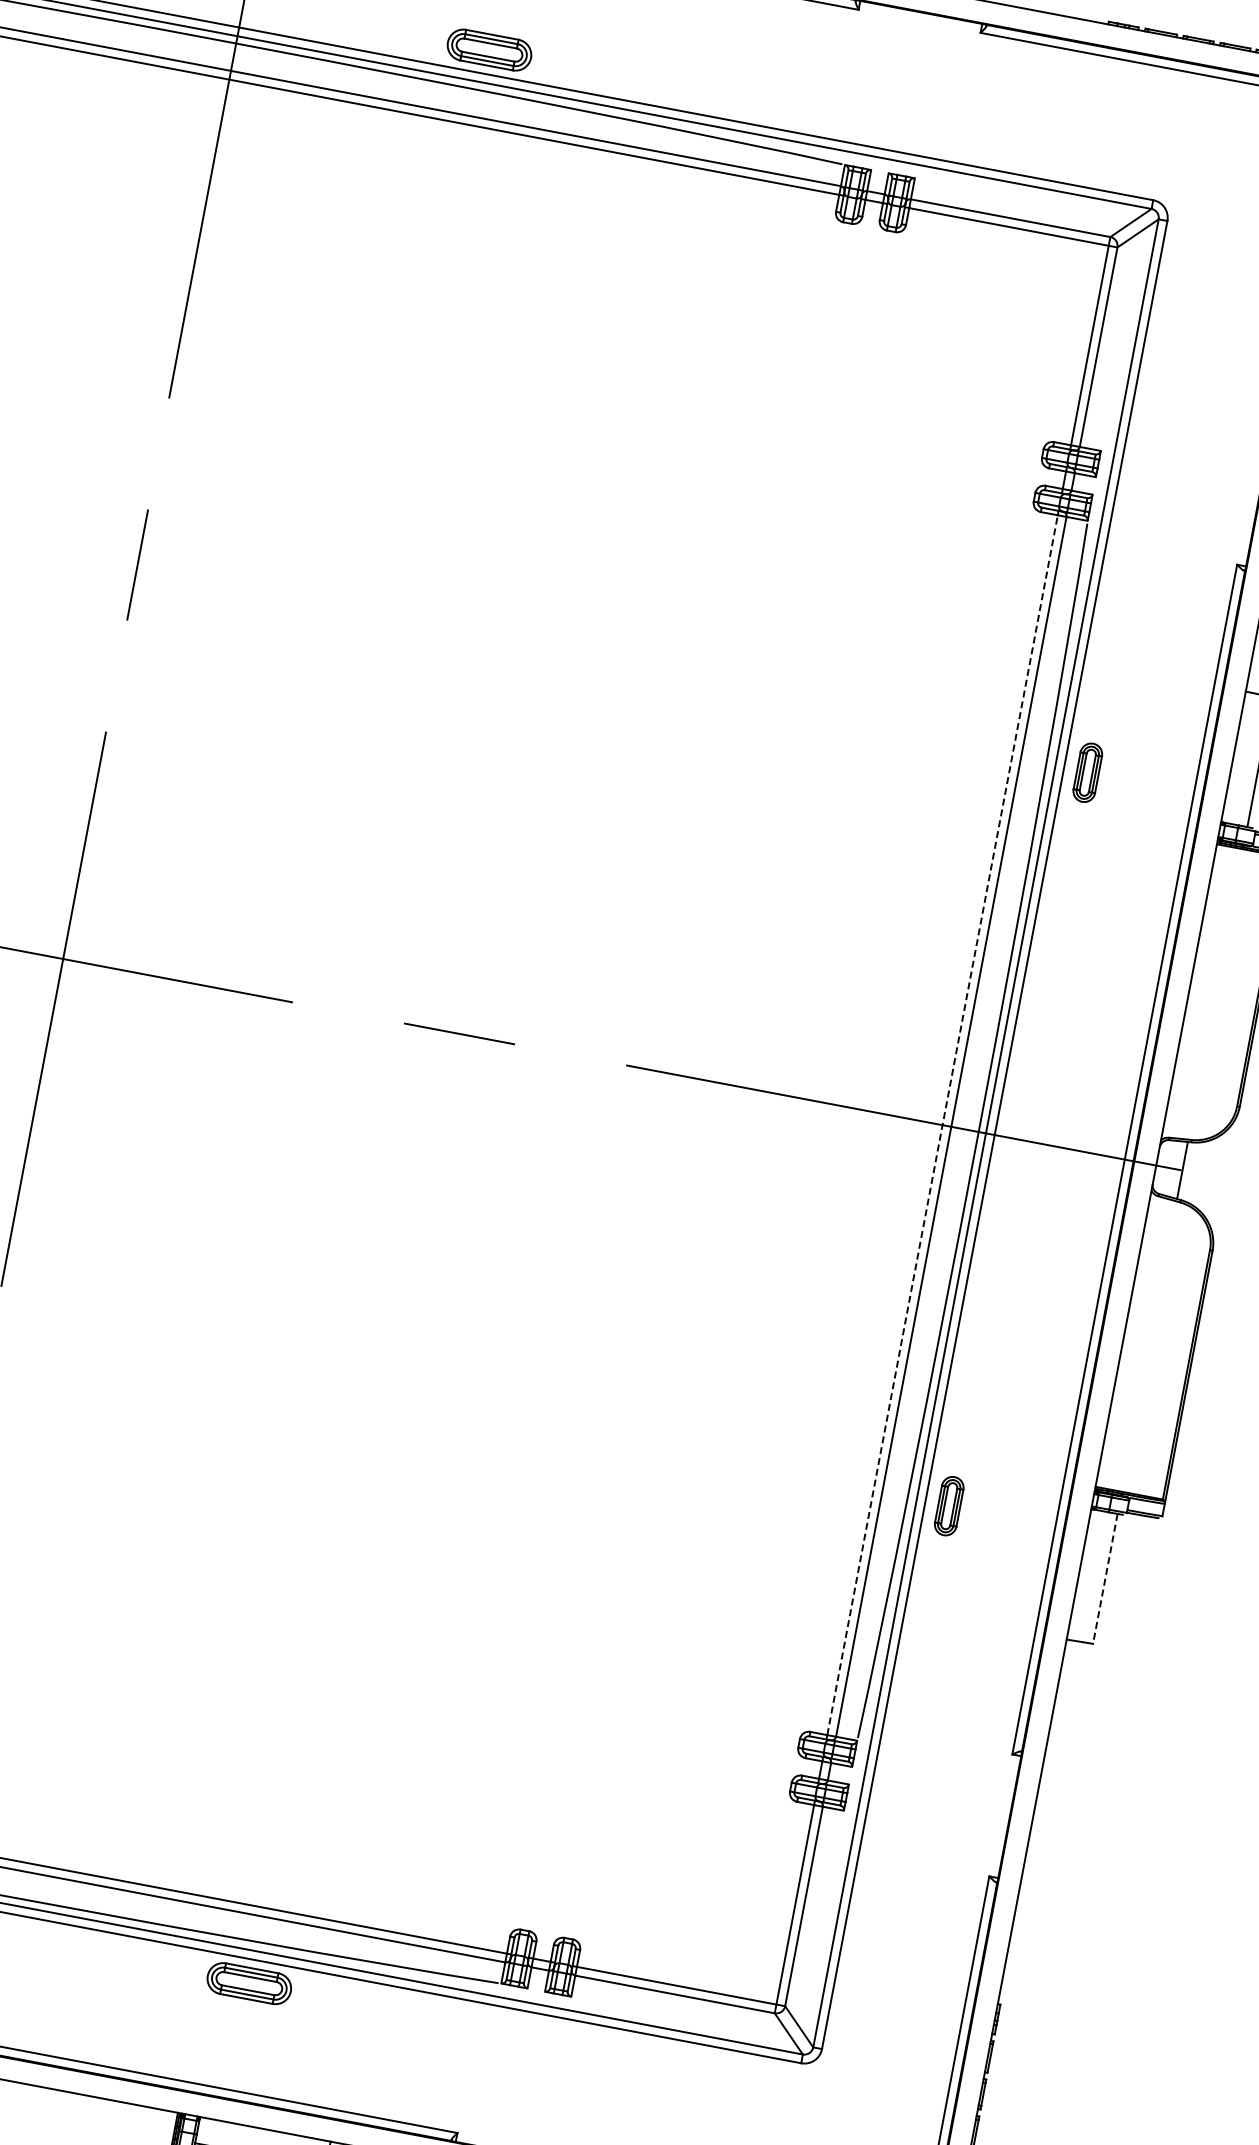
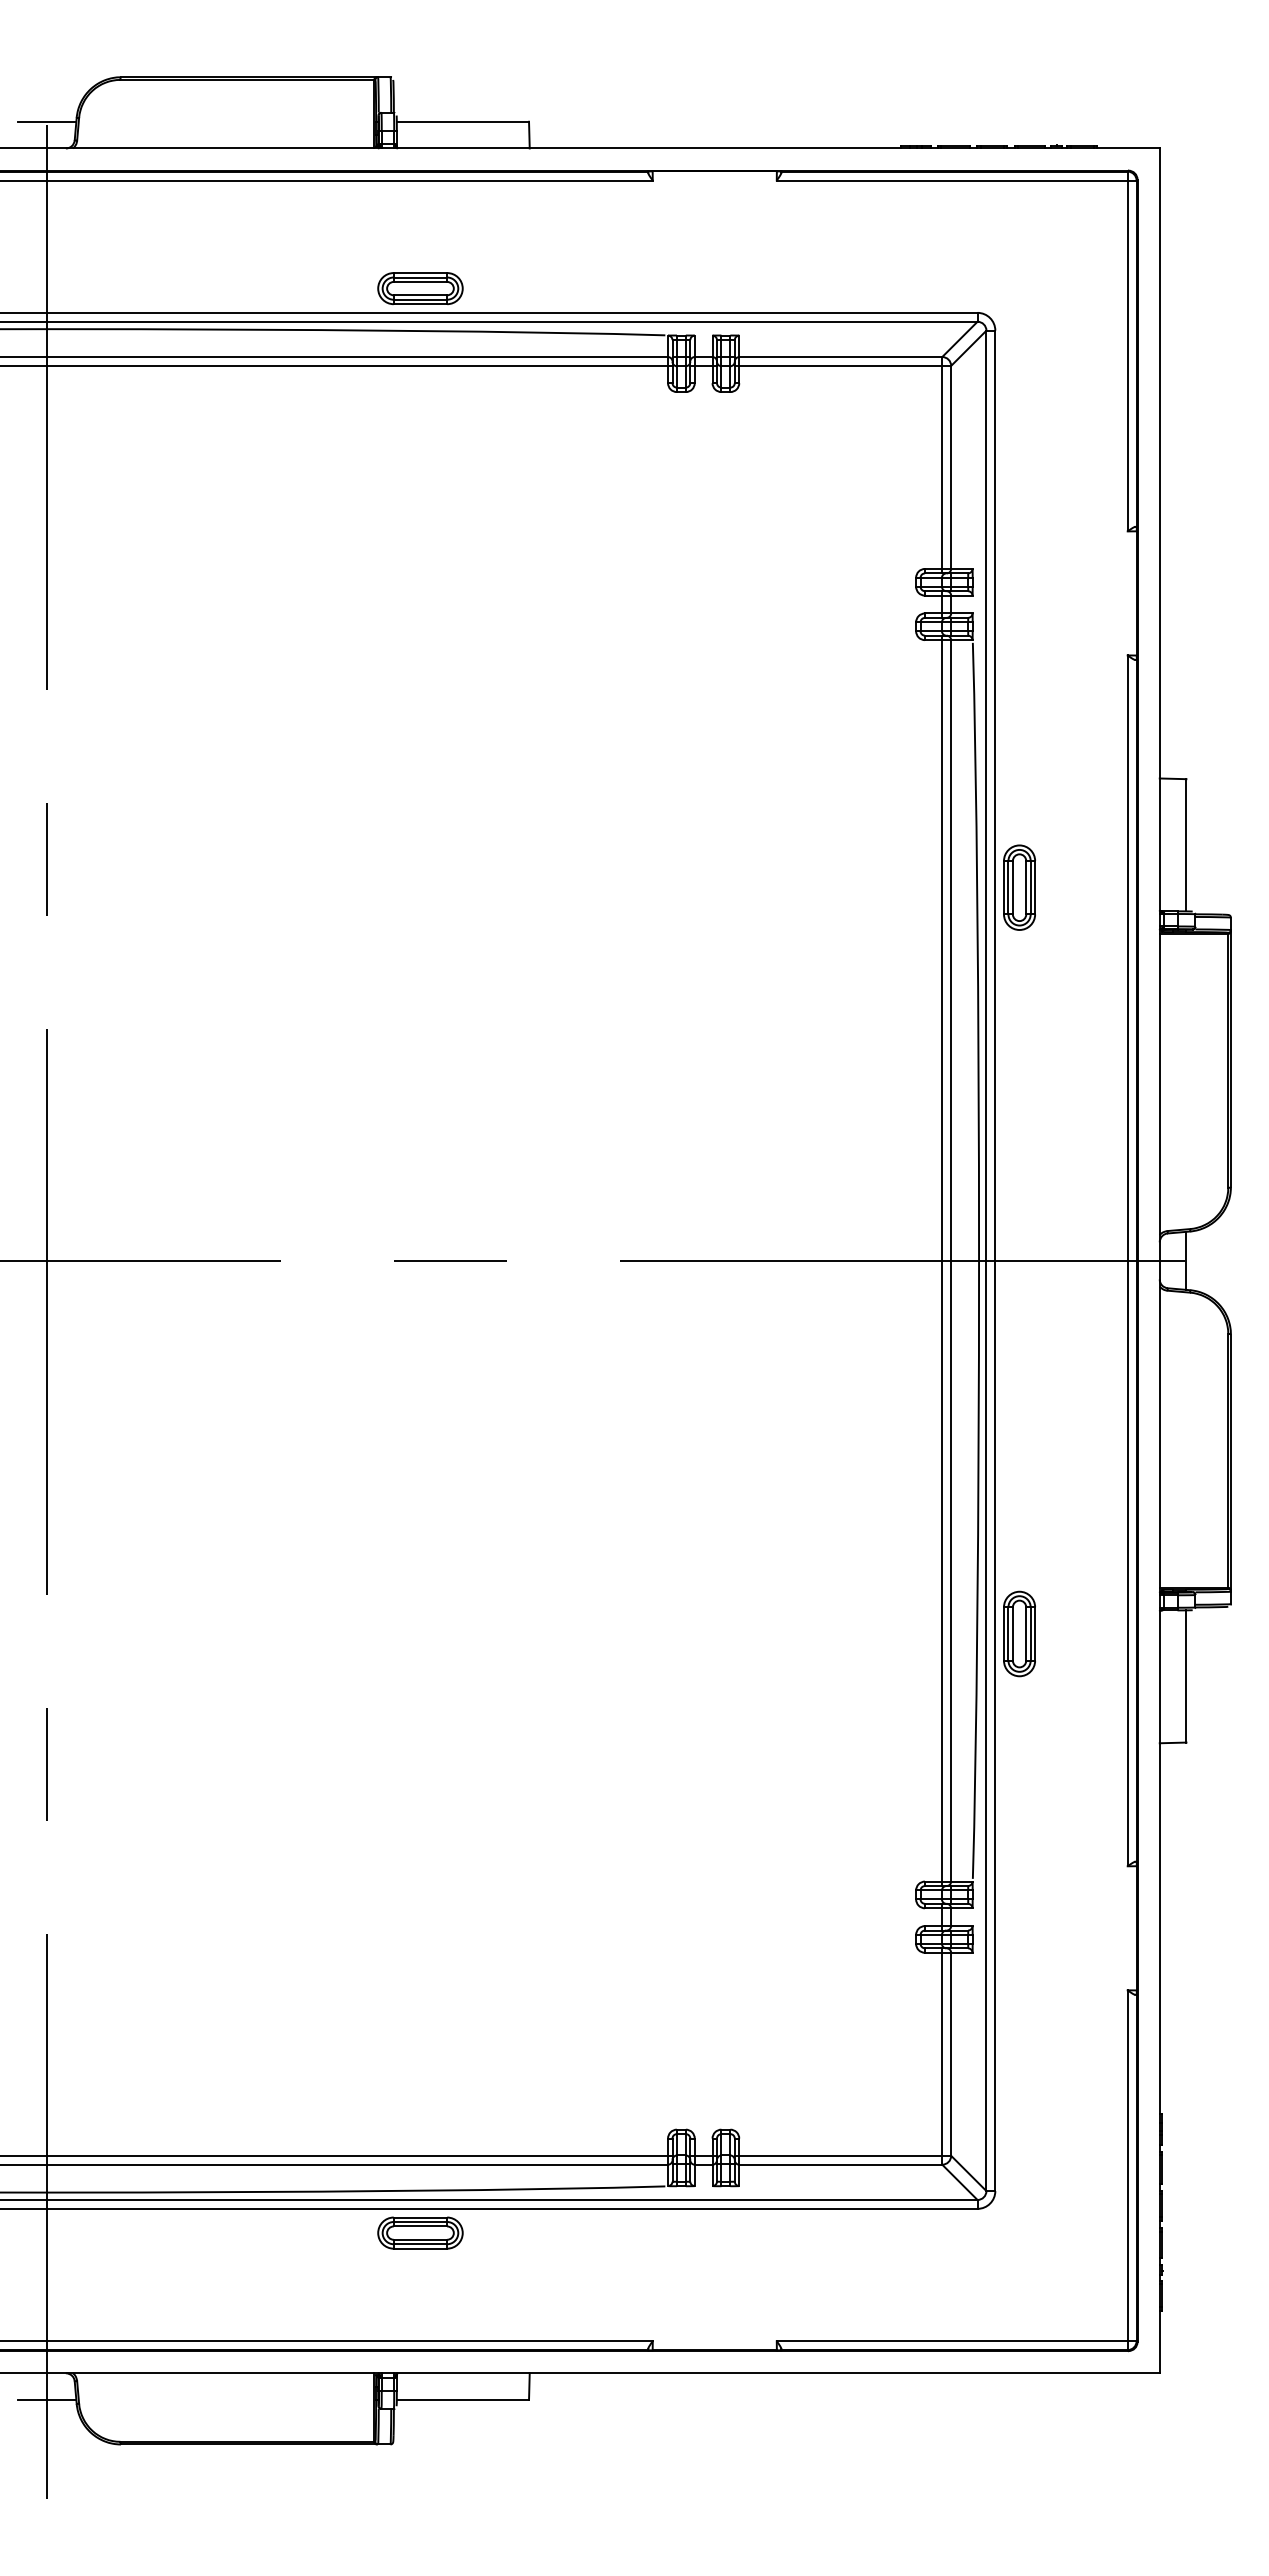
part: (489, 50) -> (420, 288), moved
part: (1087, 772) -> (1019, 887), size x1.43
line: (942, 1124) -> (942, 1260), dashed -> solid
part: (949, 1505) -> (1019, 1633), size x1.43
line: (1105, 1578) -> (1186, 1676), dashed -> solid

